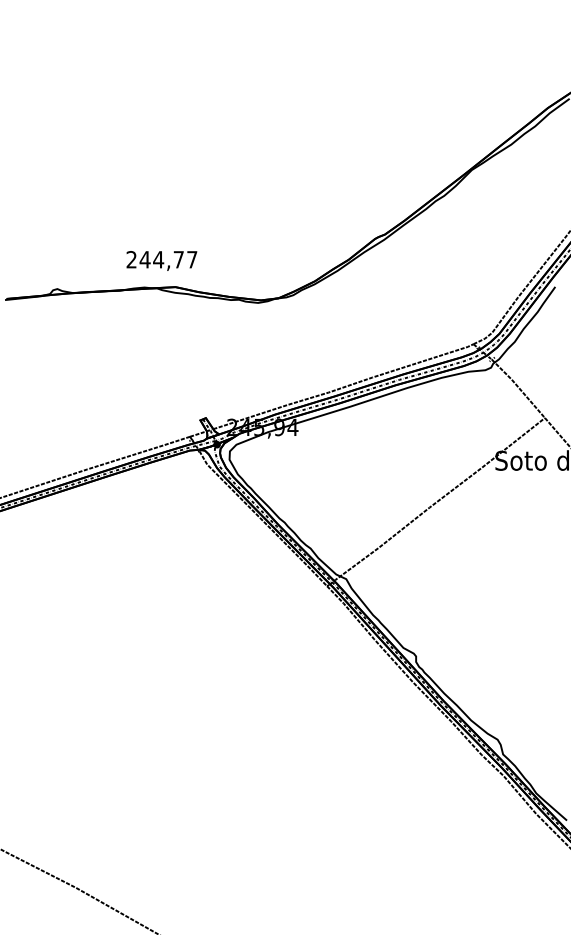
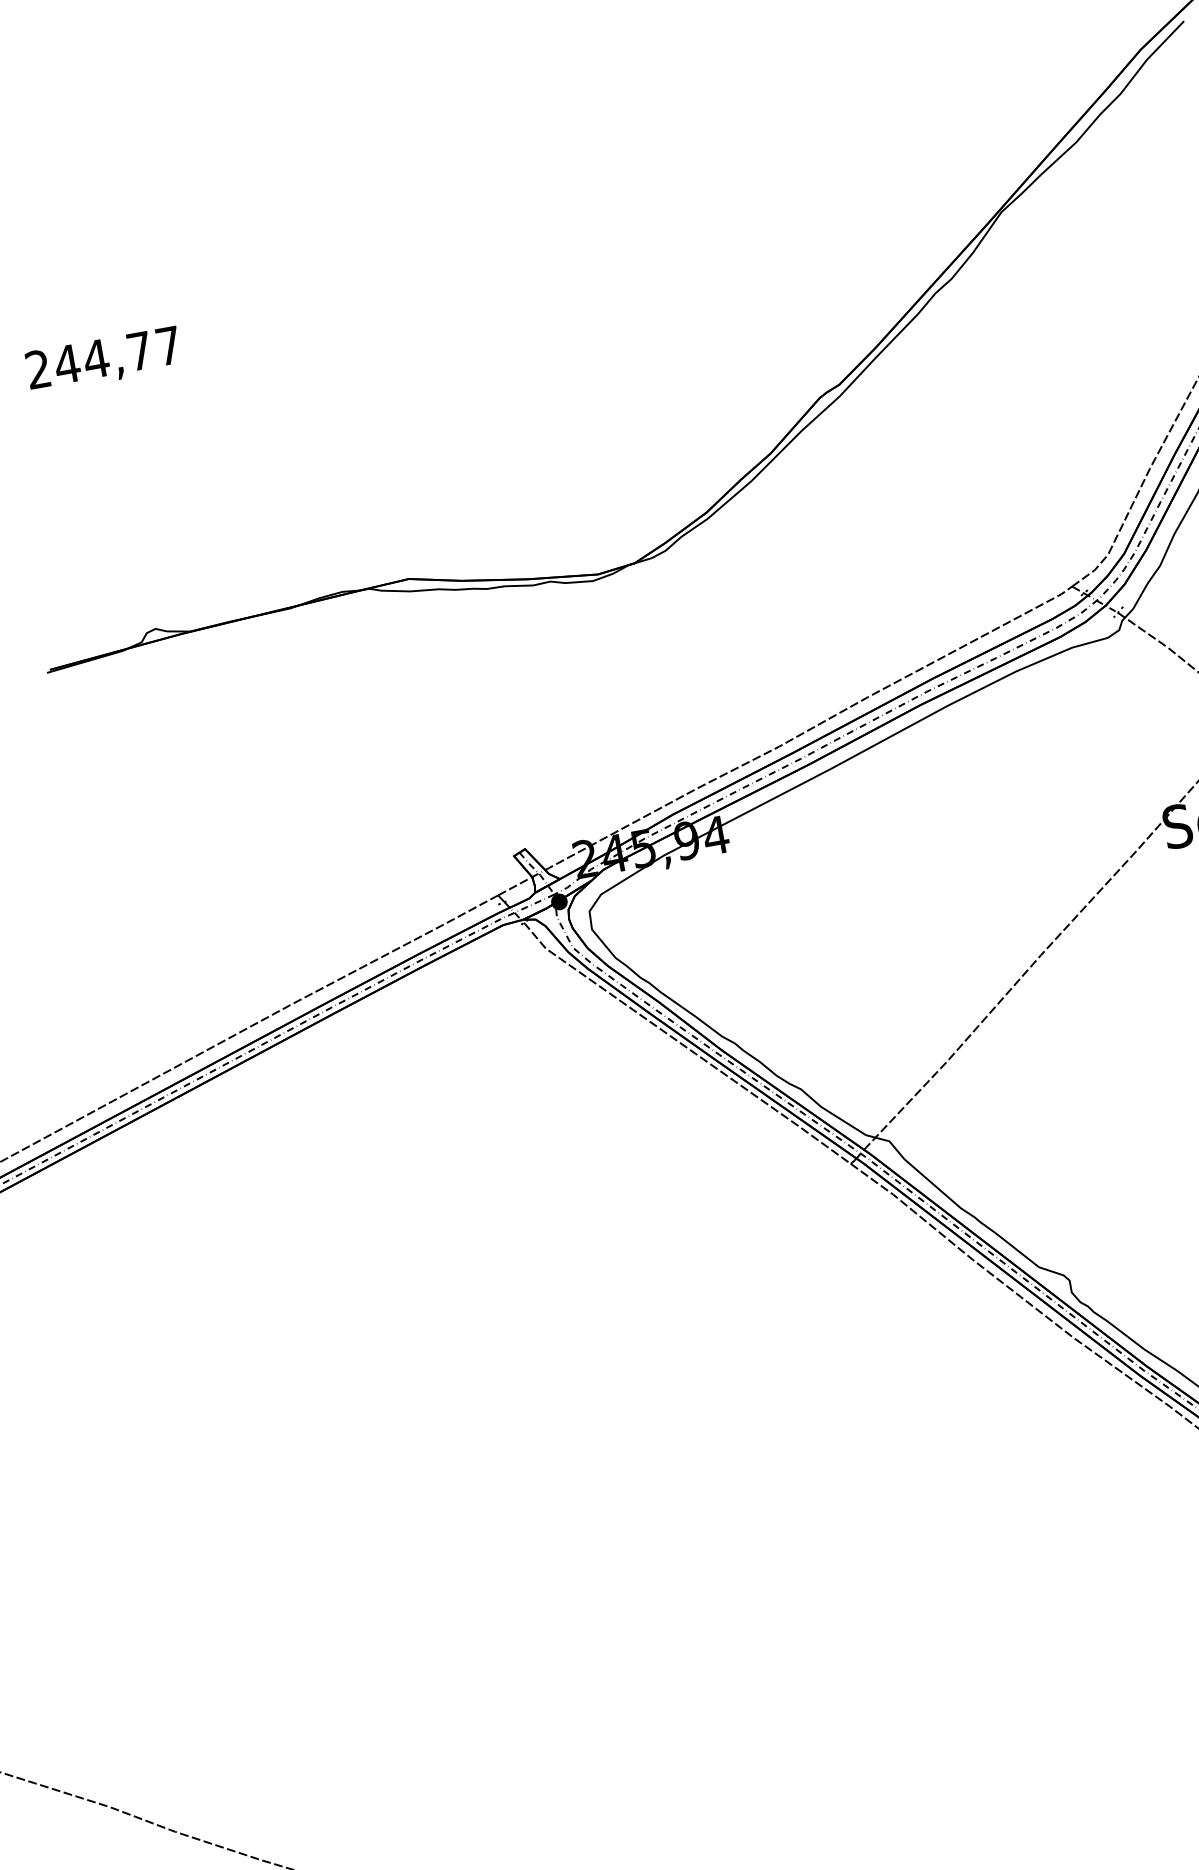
text: (161, 260) -> (102, 359), moved

